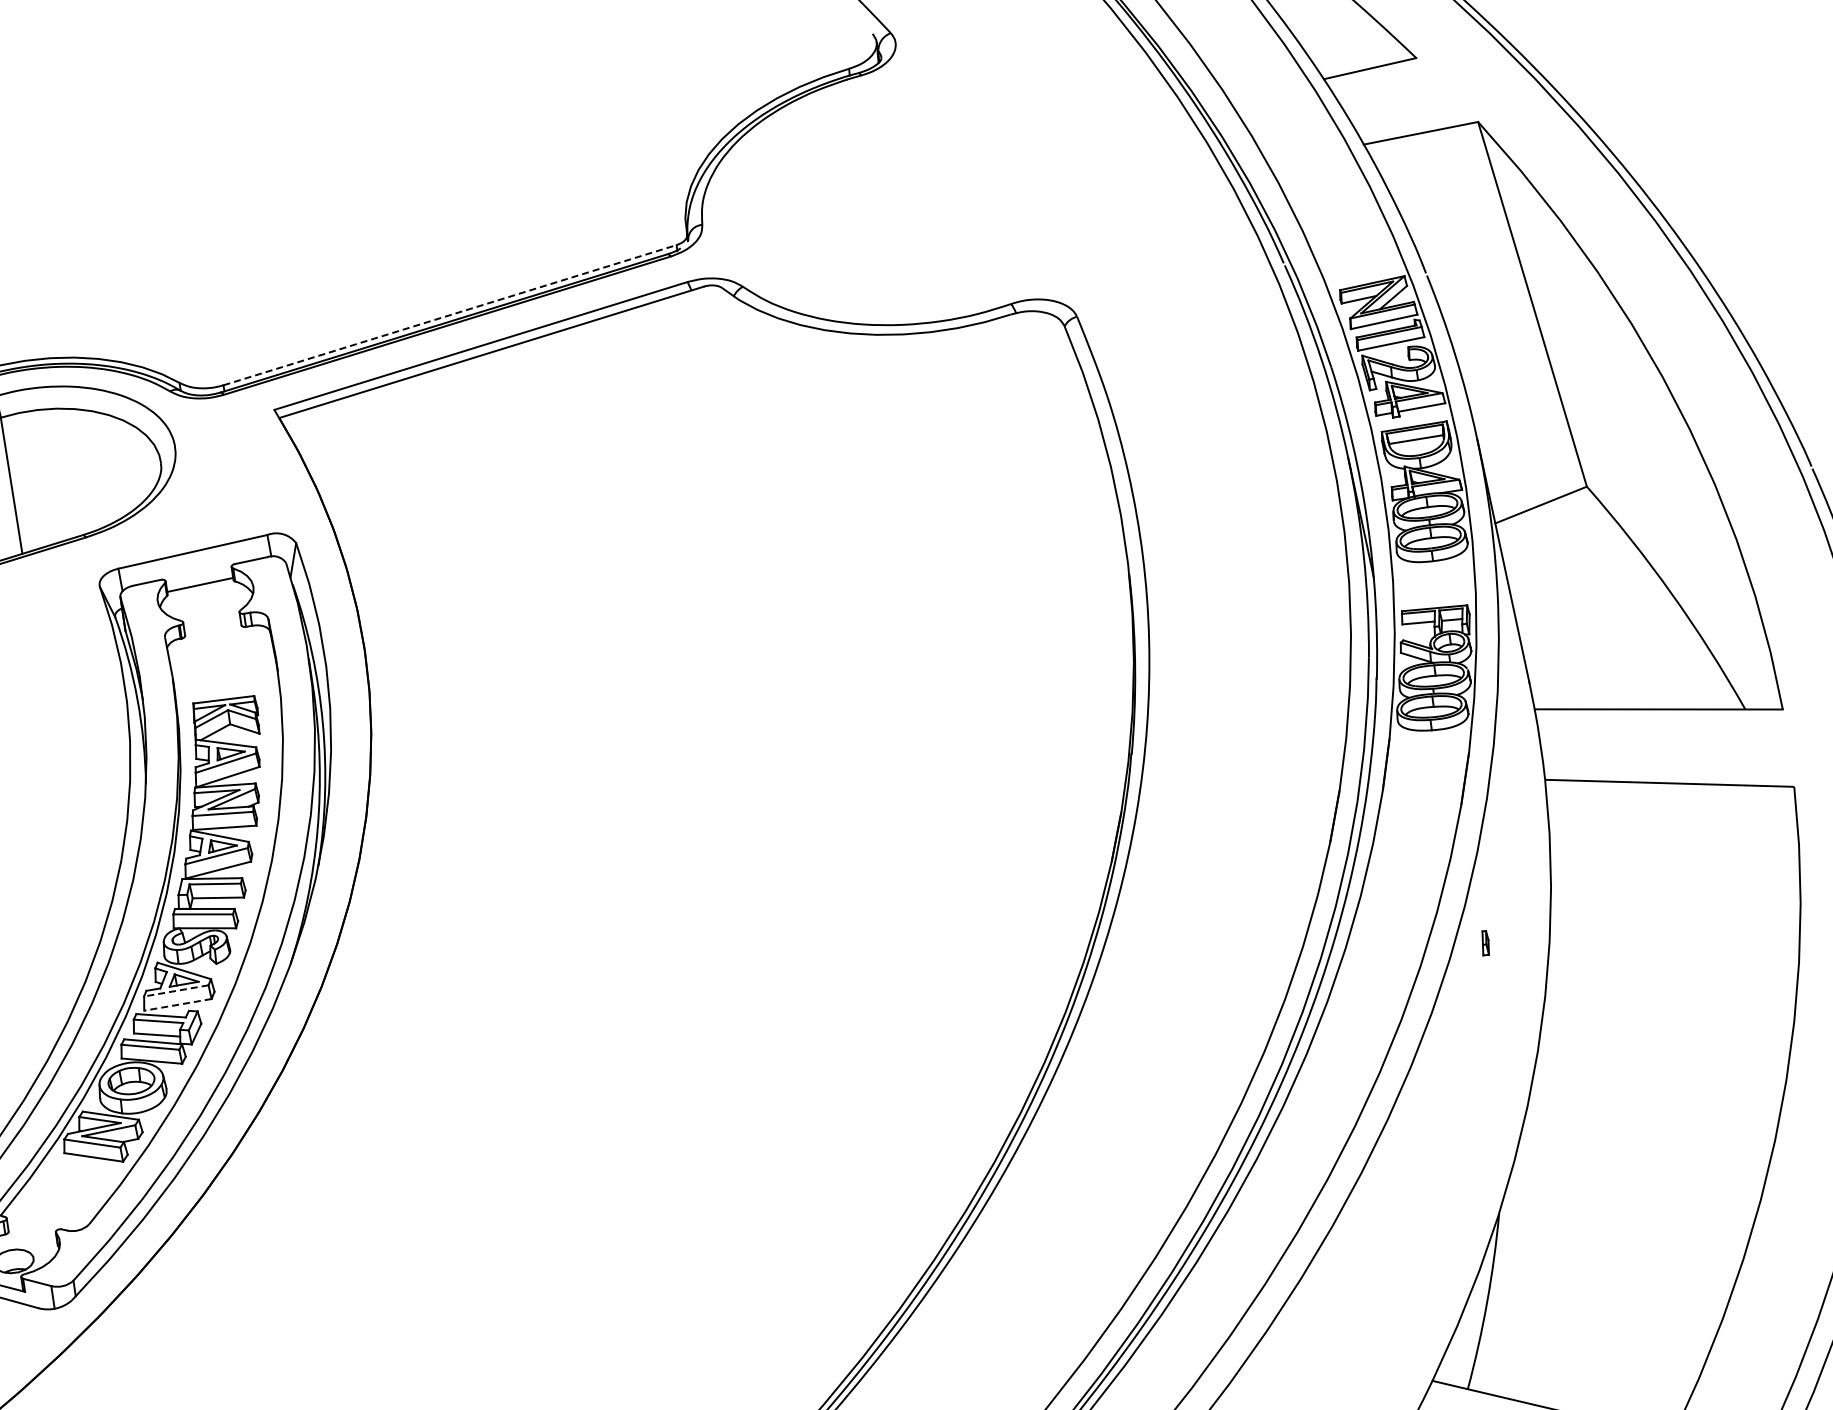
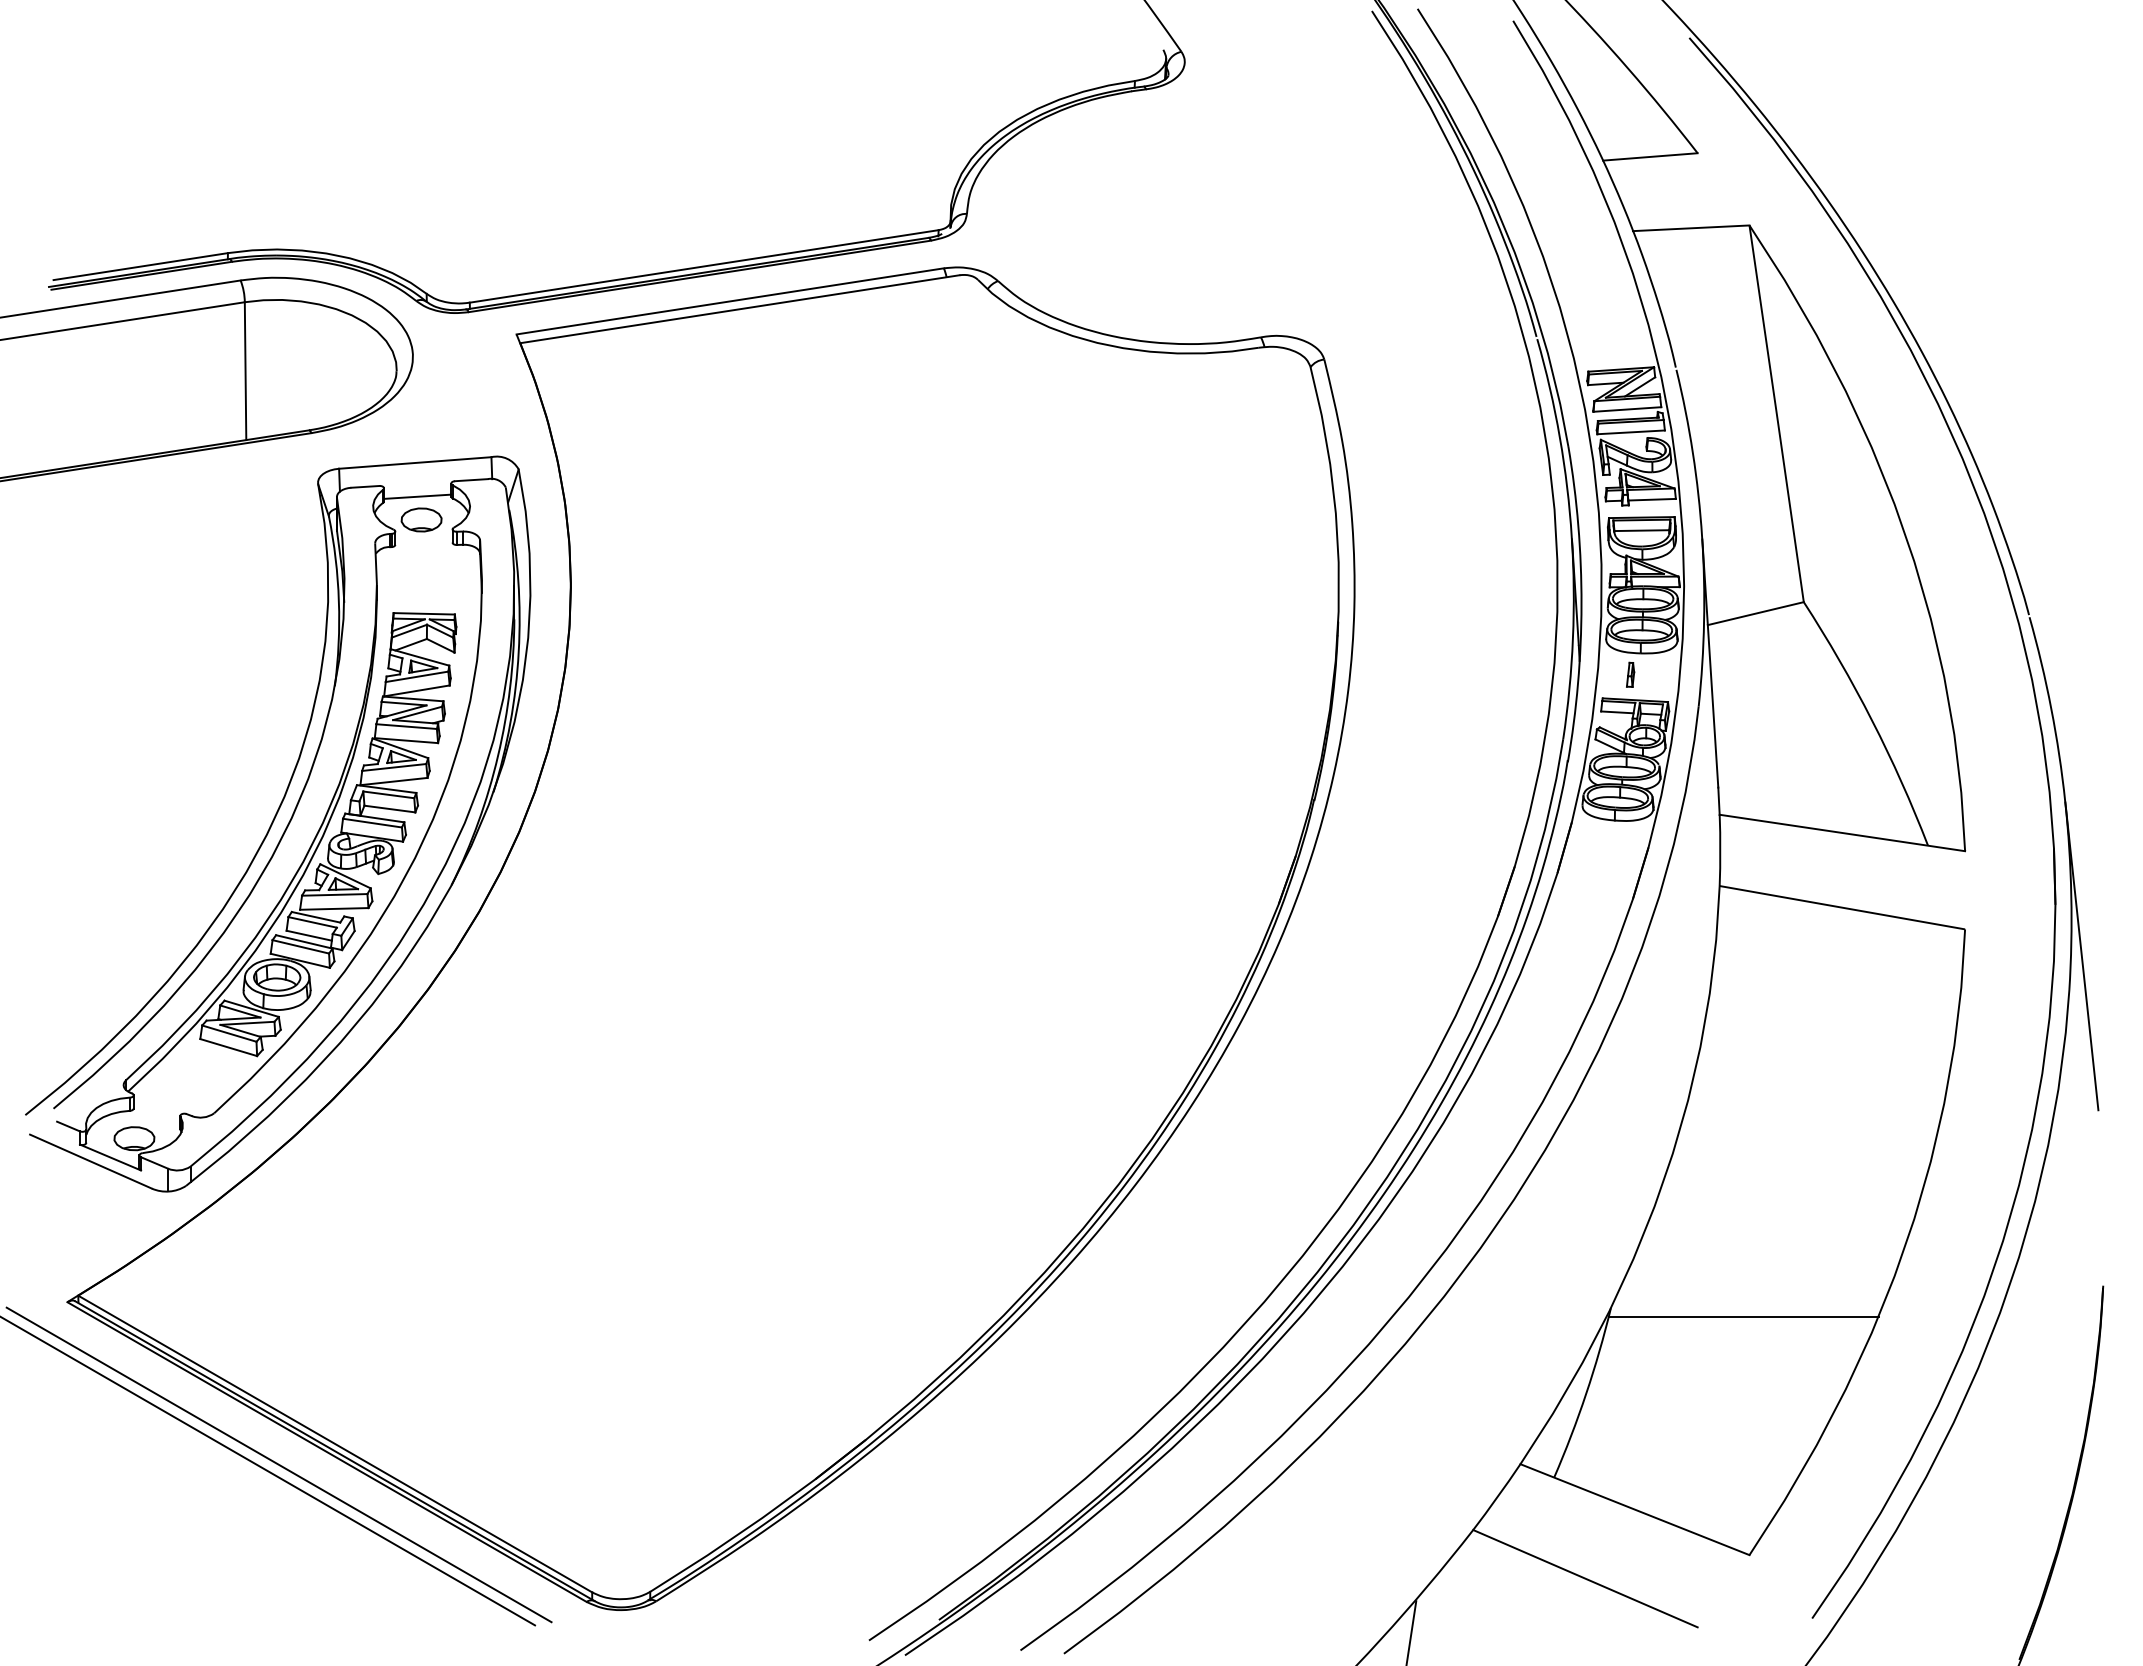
line: (450, 315) -> (704, 266), dashed -> solid
part: (207, 606) -> (421, 519), added
part: (1485, 942) -> (1630, 674), moved
line: (176, 990) -> (334, 894), dashed -> solid
line: (177, 1004) -> (333, 908), dashed -> solid
line: (1631, 1202) -> (1743, 1316), added

